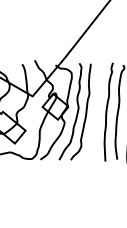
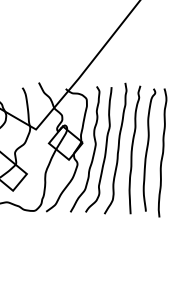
curve: (95, 111) -> (117, 148), added

